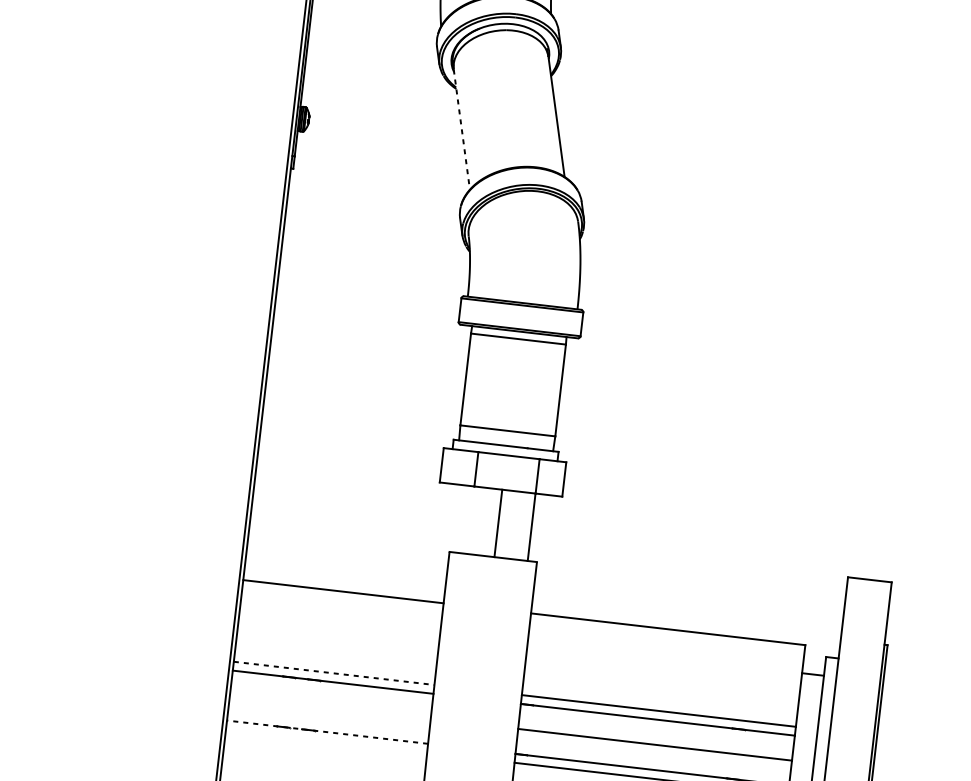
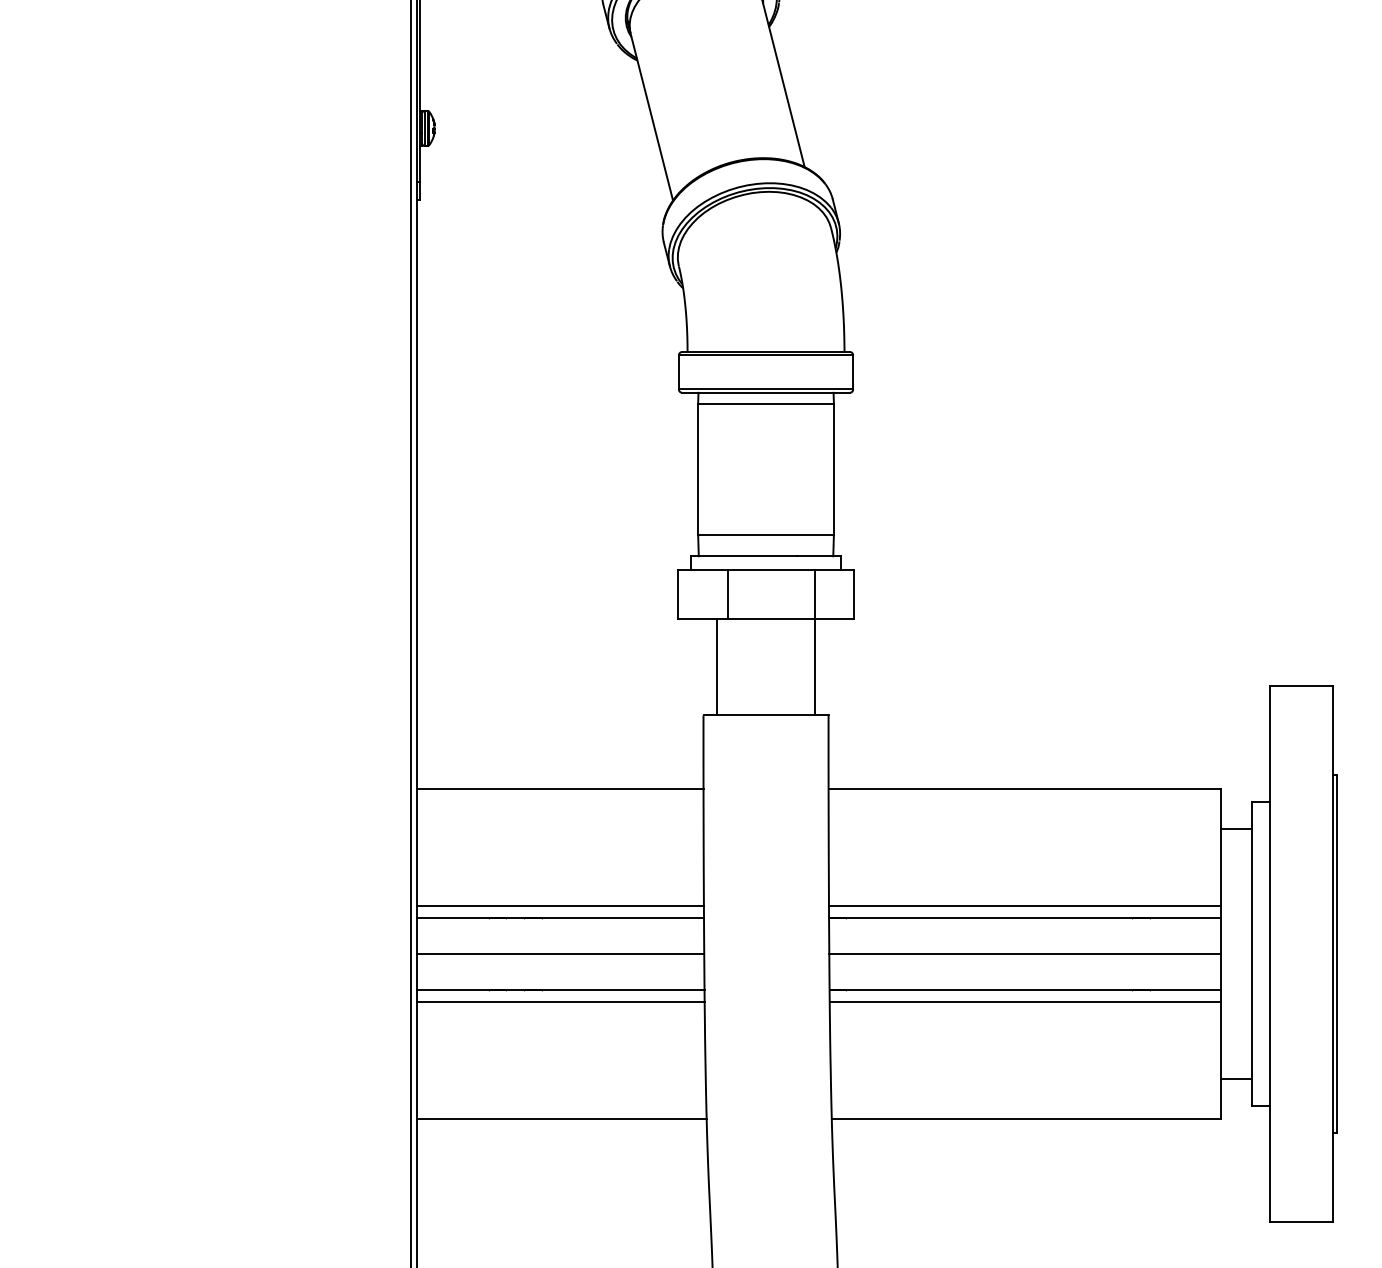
line: (461, 129) -> (651, 117), dashed -> solid
line: (498, 522) -> (716, 666), moved
line: (334, 673) -> (560, 905), dashed -> solid
line: (330, 707) -> (560, 954), added
line: (327, 731) -> (560, 989), dashed -> solid
line: (326, 741) -> (560, 1002), added

